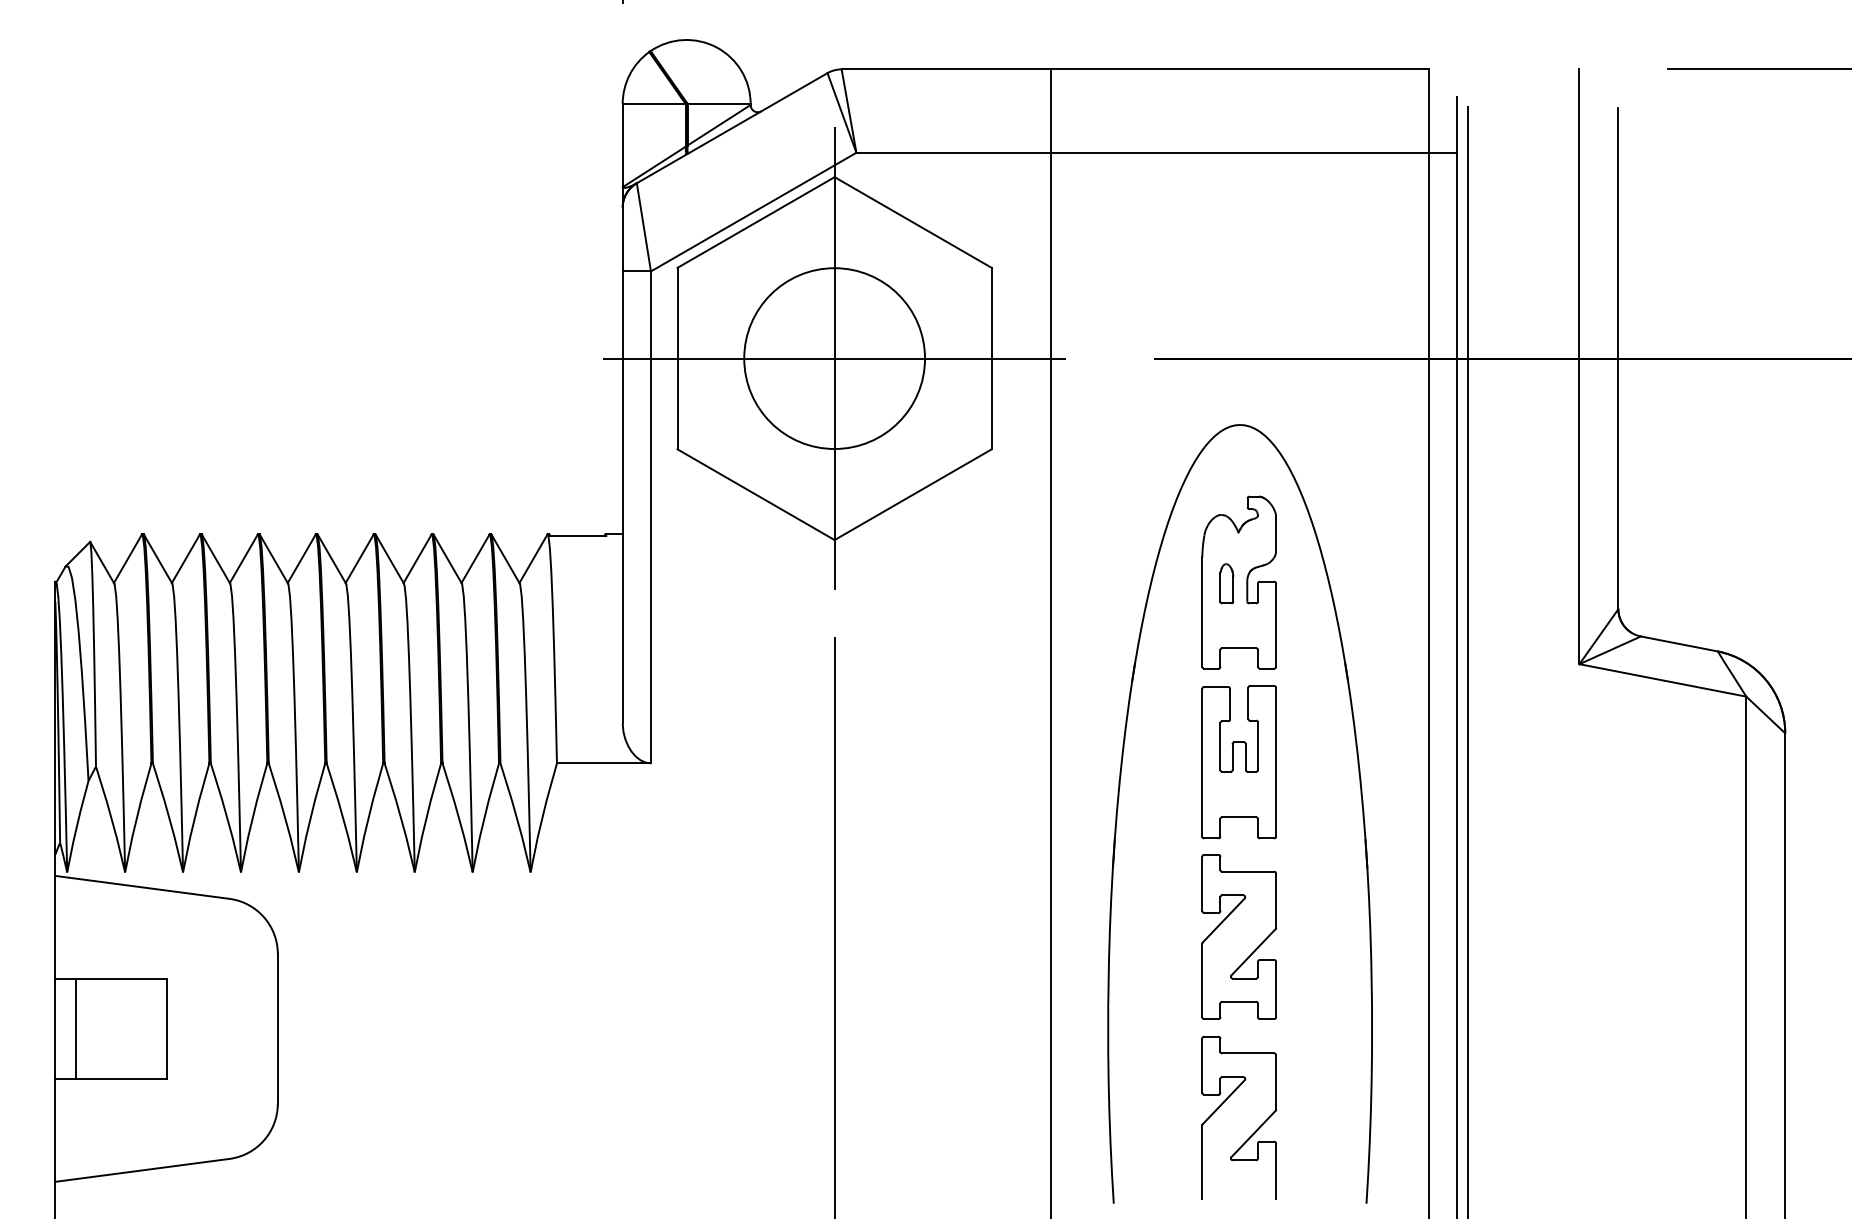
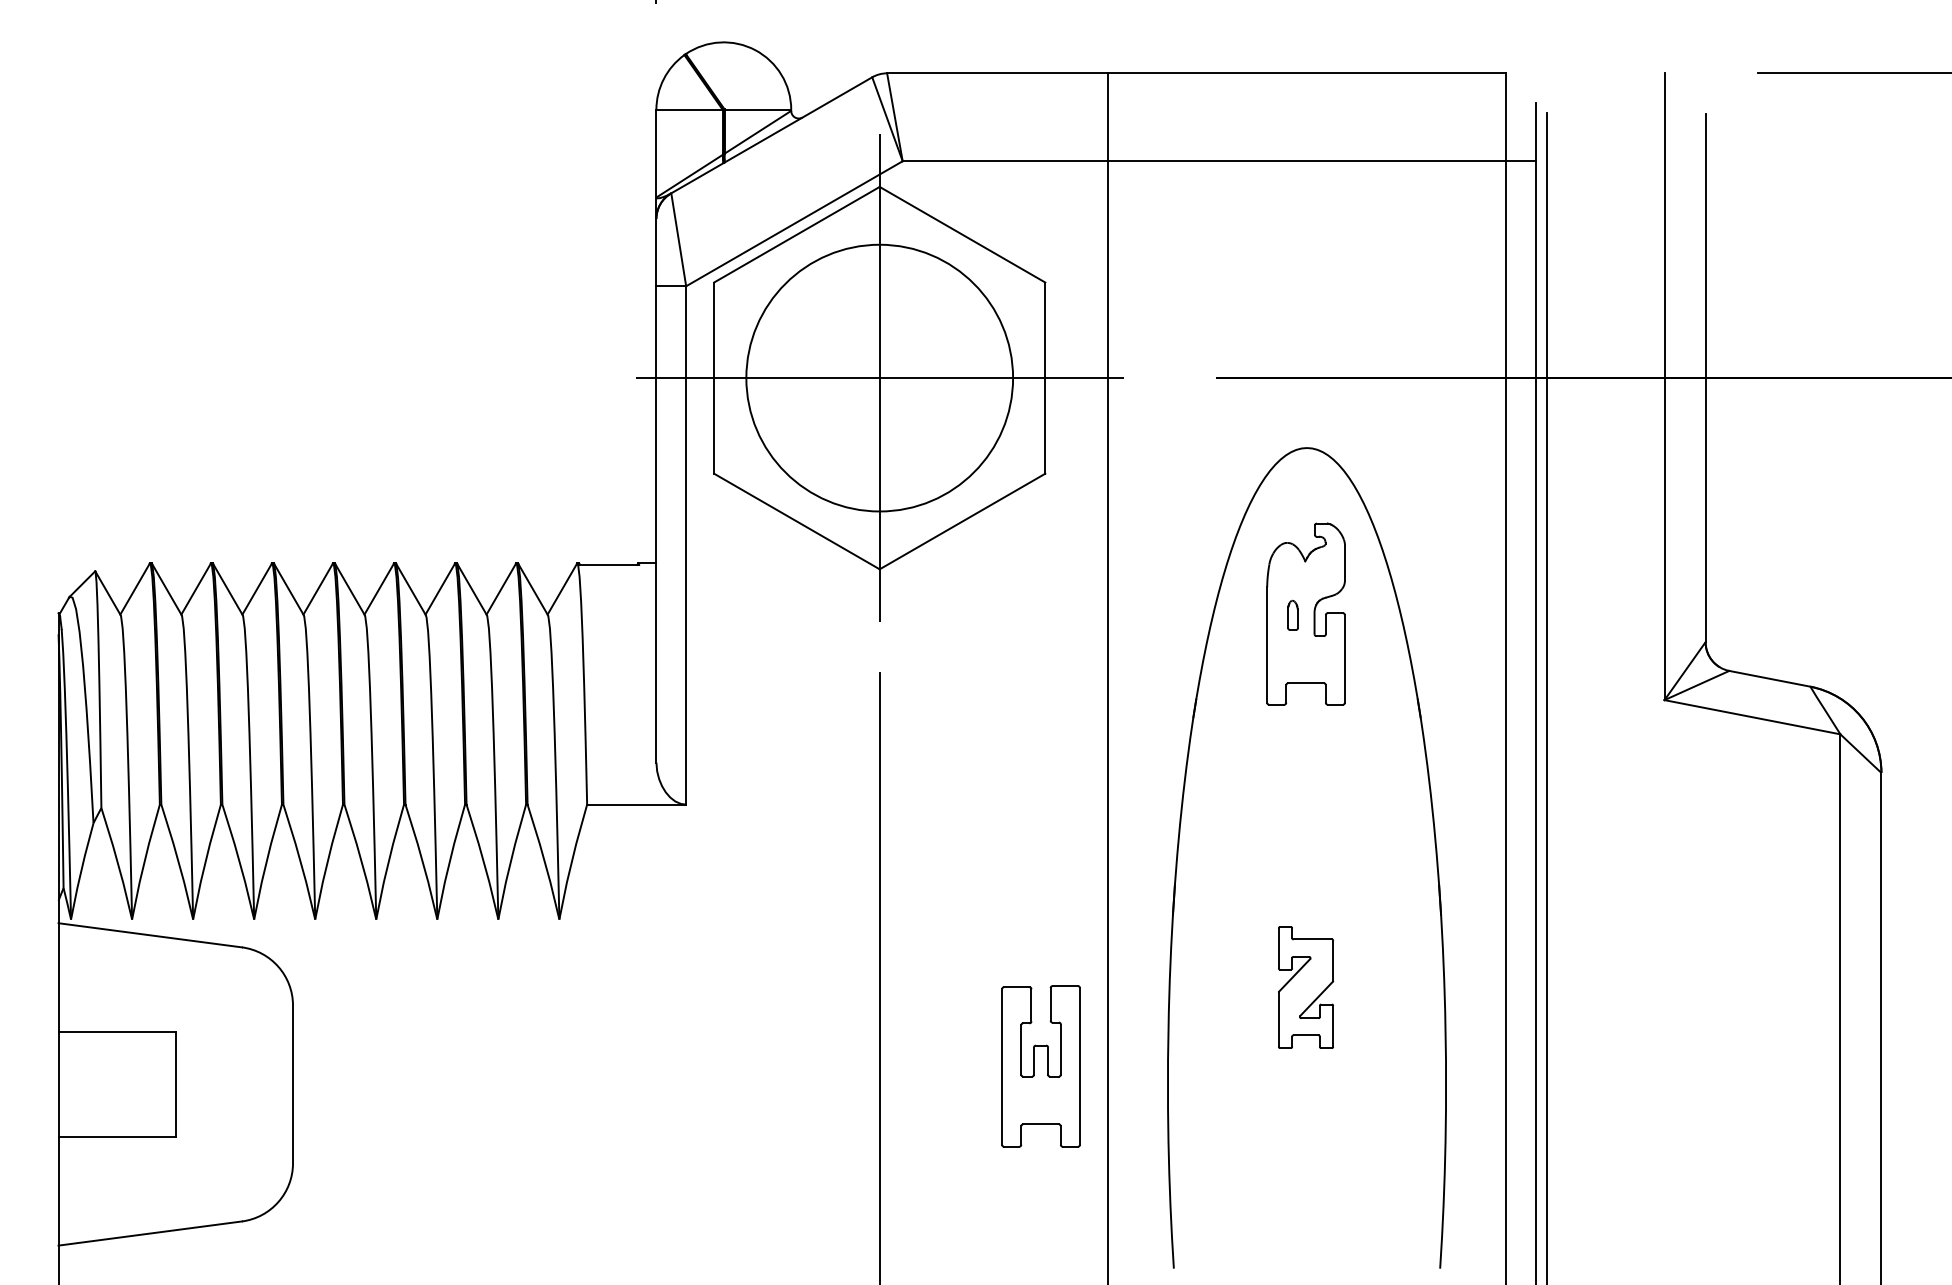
circle: (834, 358) -> (879, 377), size x1.4
part: (1226, 582) -> (1292, 614), size x0.7
part: (1238, 762) -> (1040, 1066), moved
part: (1238, 936) -> (1305, 987), size x0.7
line: (76, 1028) -> (80, 1084), removed
part: (1224, 1102) -> (1290, 1162), removed

